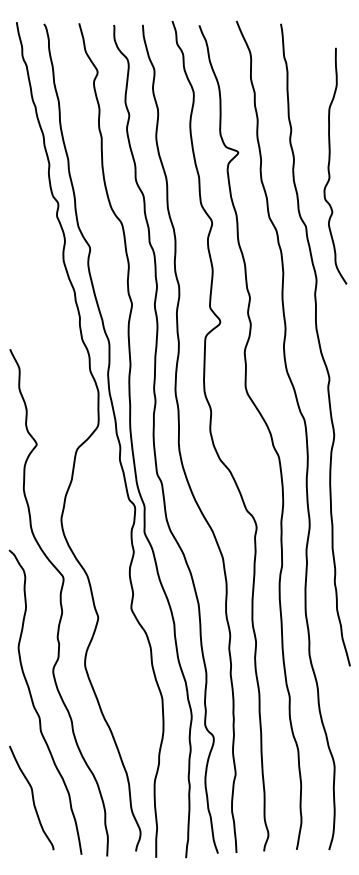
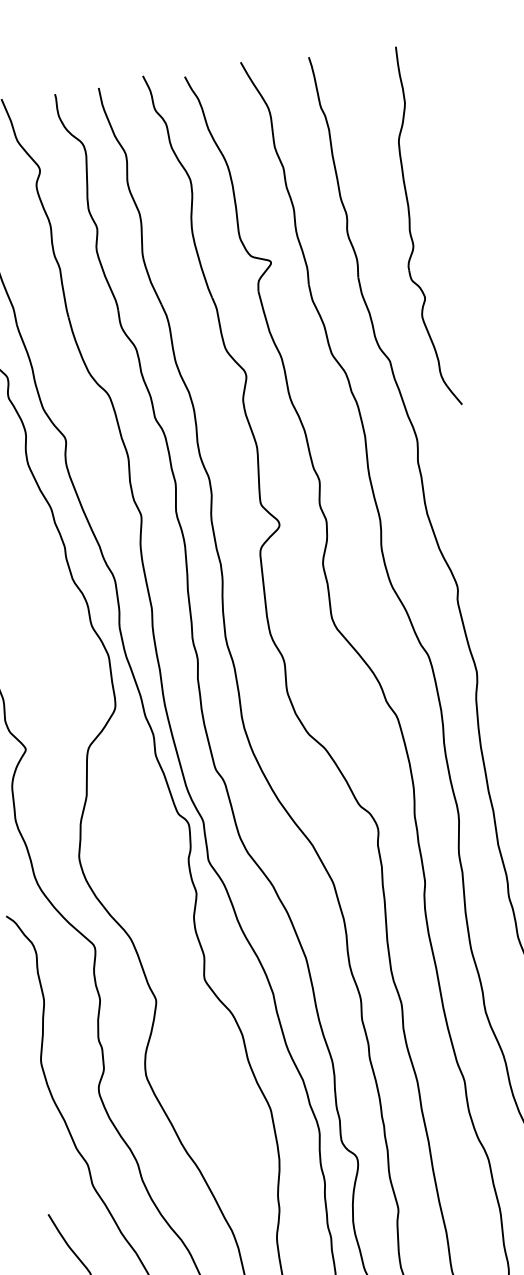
part: (335, 165) -> (420, 226), moved

